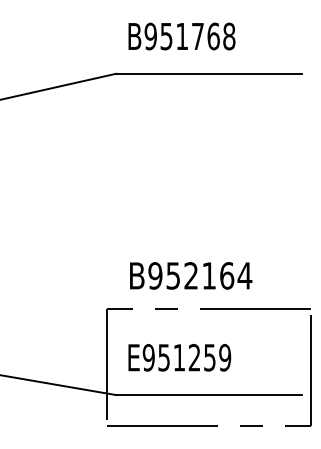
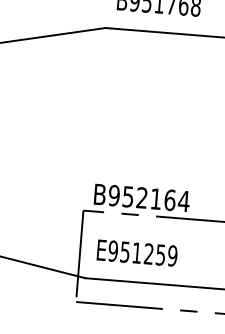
text: (191, 275) -> (142, 197), moved

